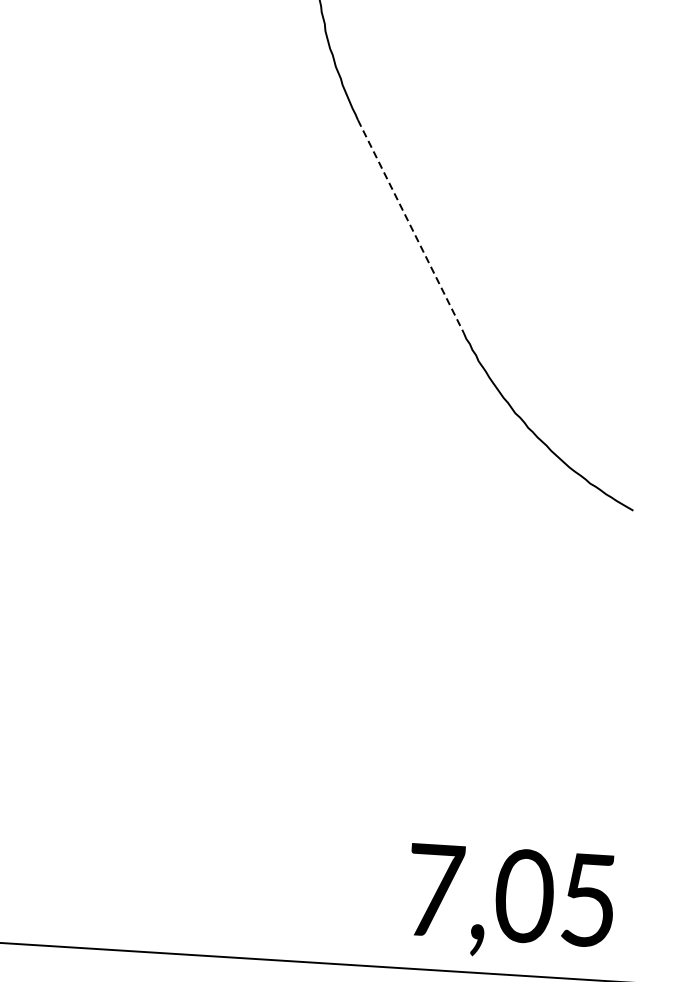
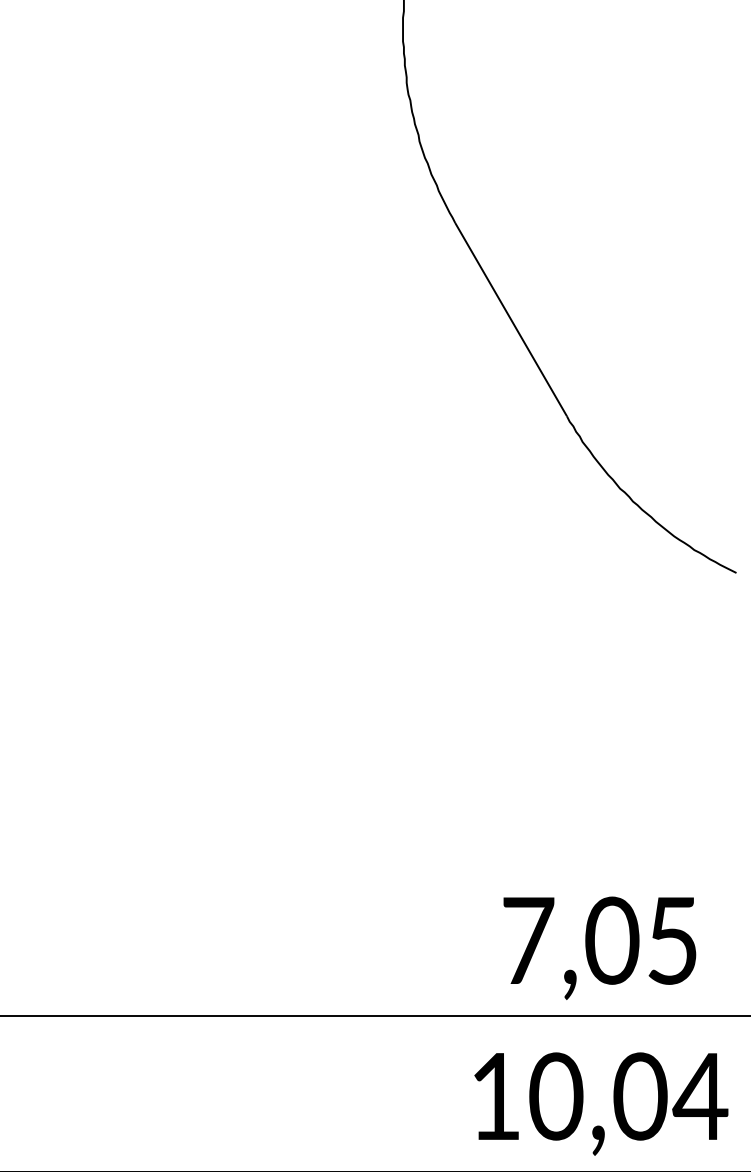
line: (411, 226) -> (511, 319), dashed -> solid
text: (510, 902) -> (599, 947), moved

